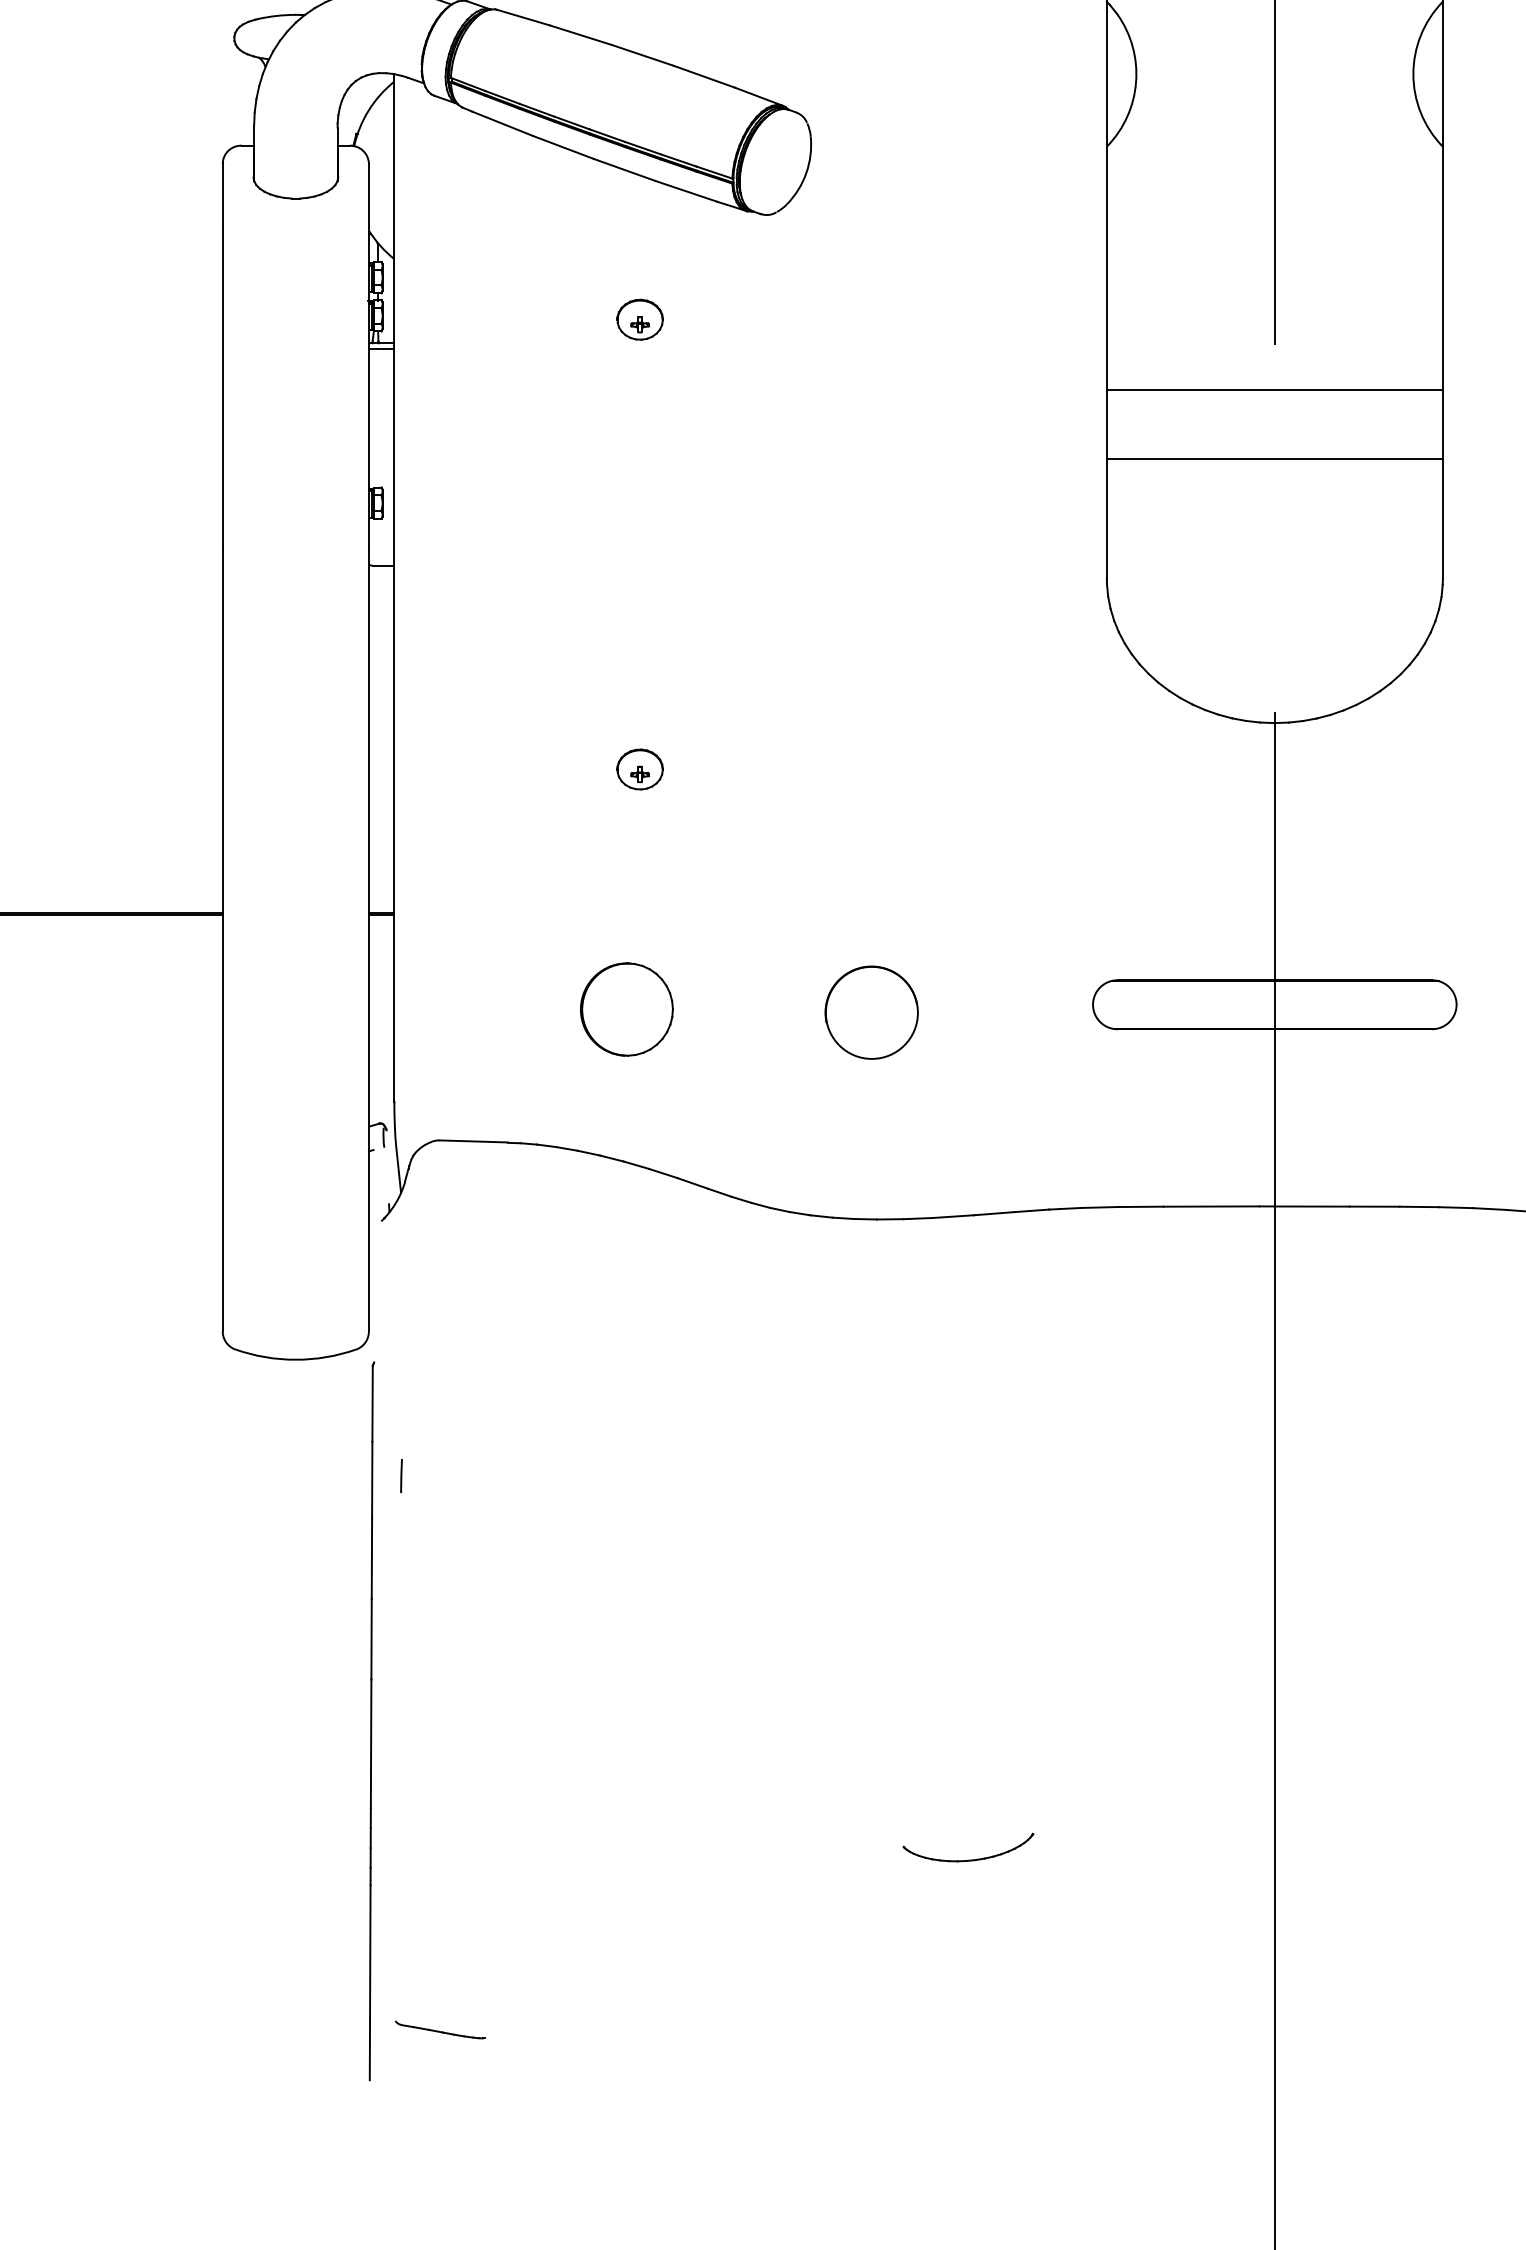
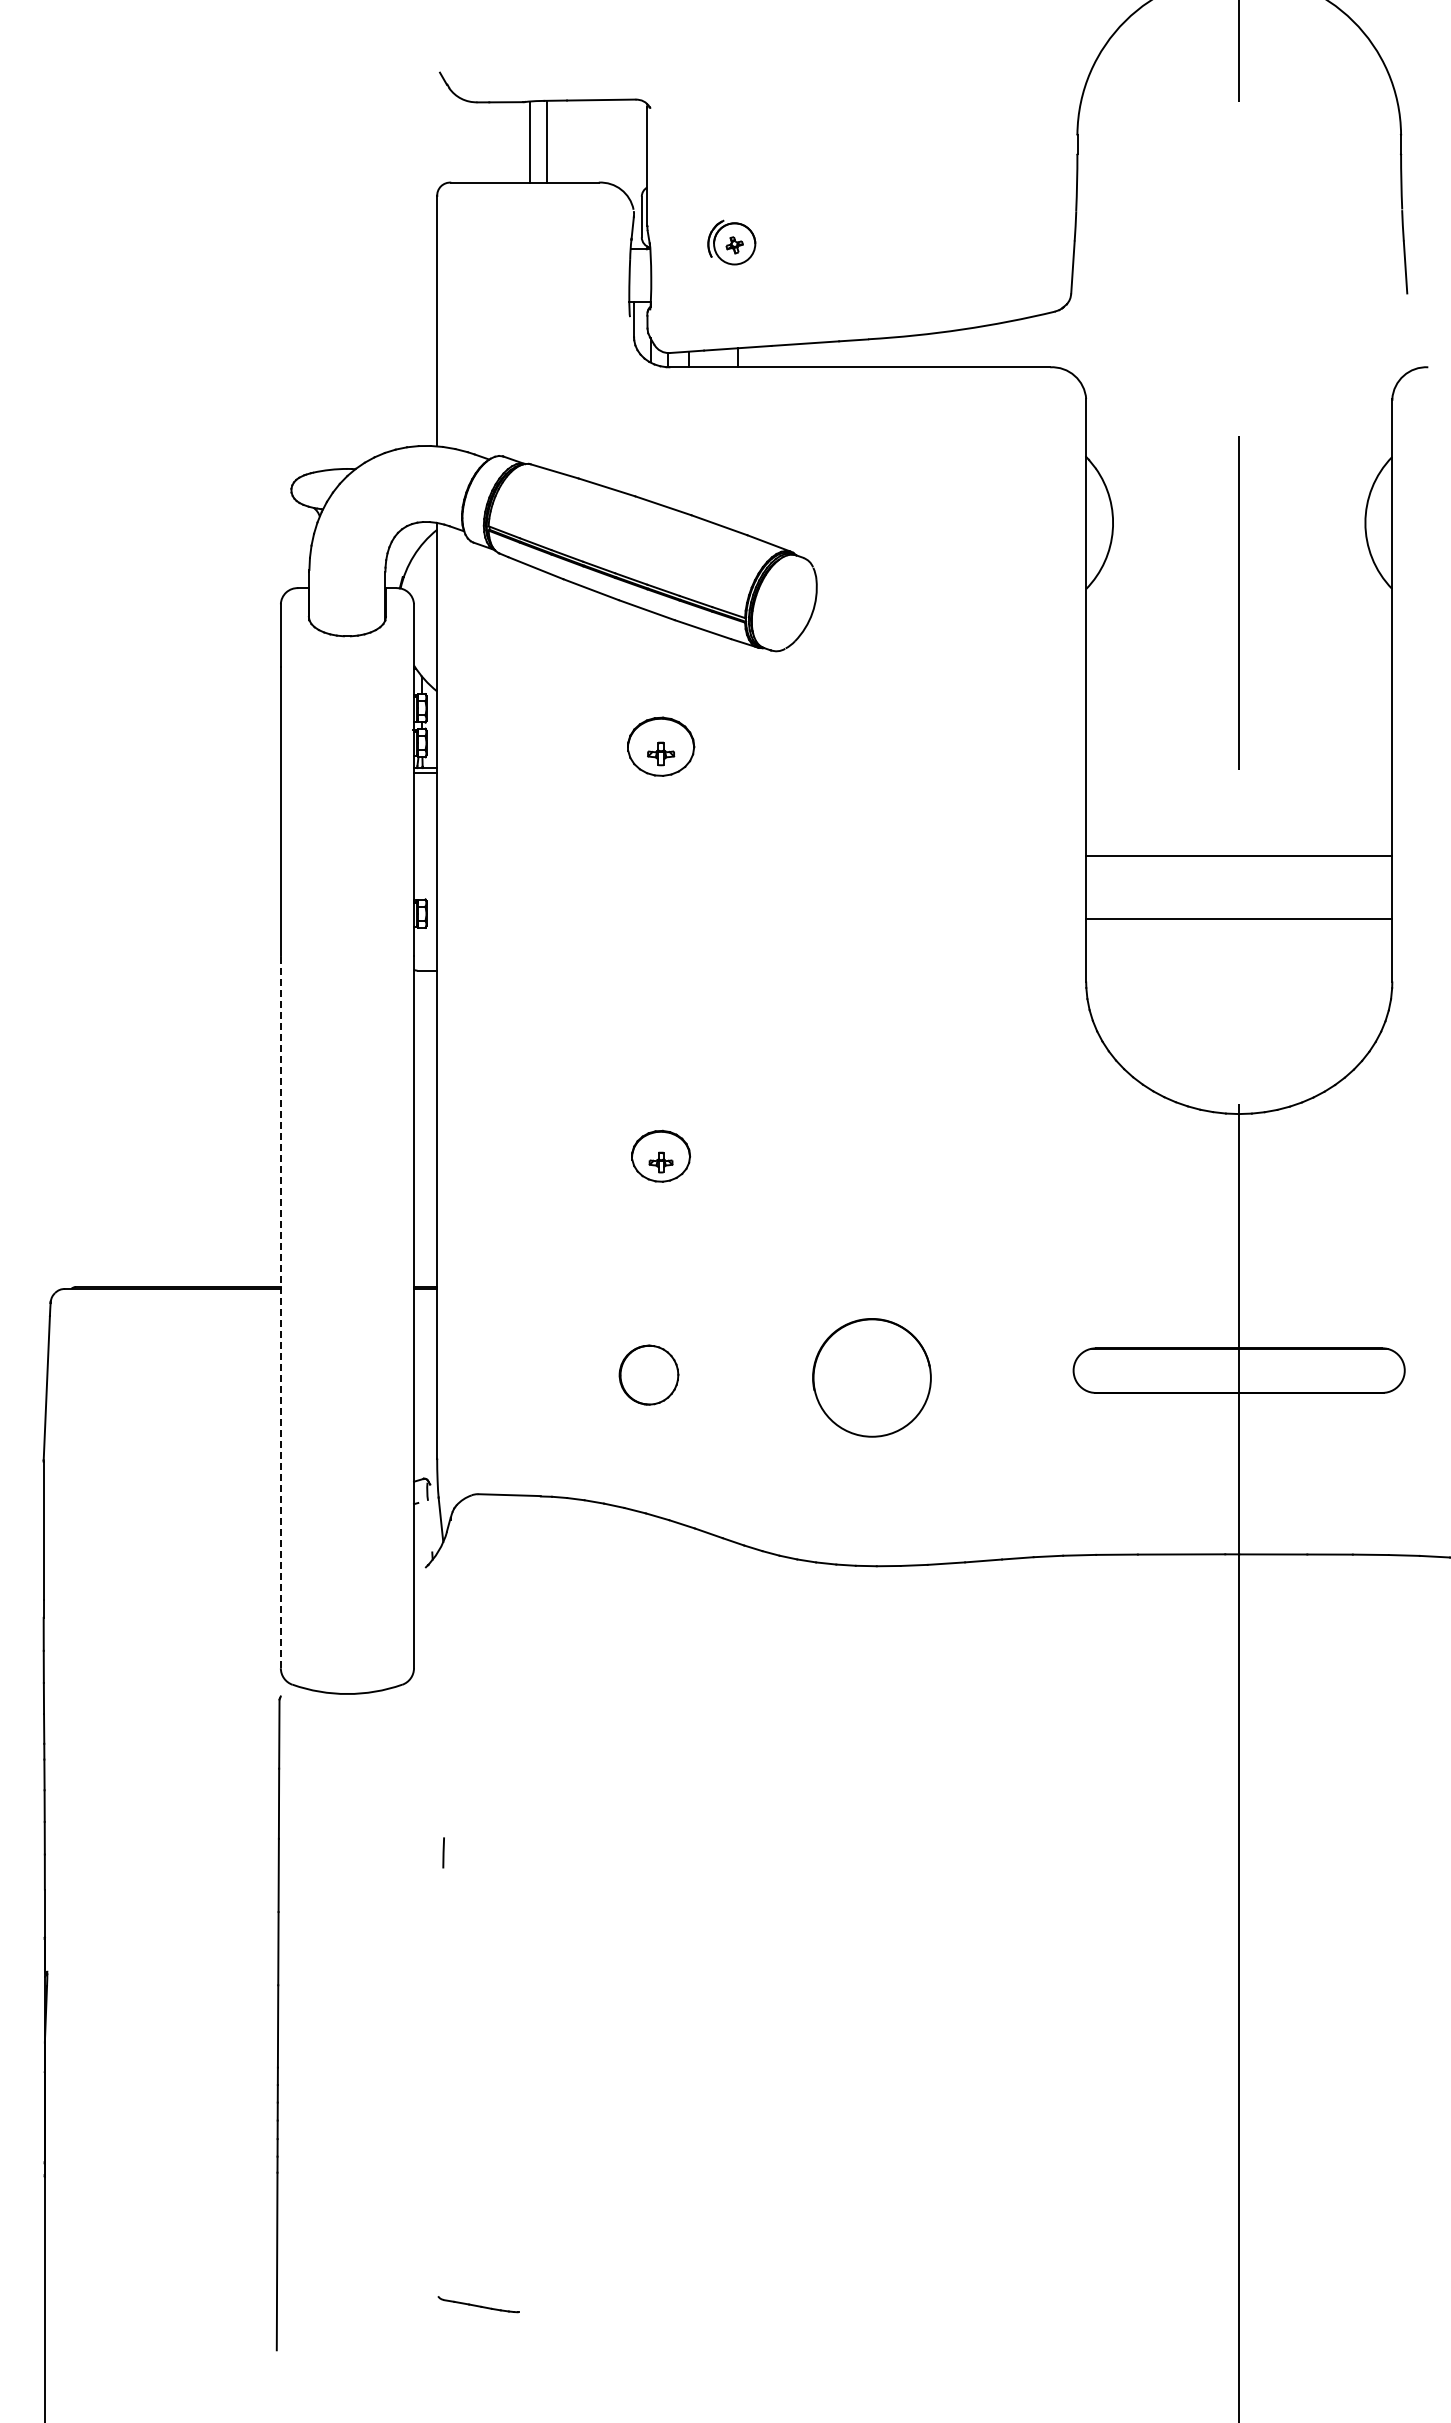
part: (639, 319) -> (660, 746), size x1.6
line: (1275, 389) -> (1239, 856), moved
line: (1275, 458) -> (1239, 919), moved
part: (639, 769) -> (660, 1156), size x1.4
line: (222, 939) -> (280, 1311), solid -> dashed
part: (626, 1010) -> (648, 1375), size x0.7
circle: (871, 1012) -> (871, 1377), size x1.4
line: (401, 1475) -> (443, 1852), moved
line: (371, 1721) -> (278, 2023), moved
part: (968, 1859) -> (960, 2149), removed

